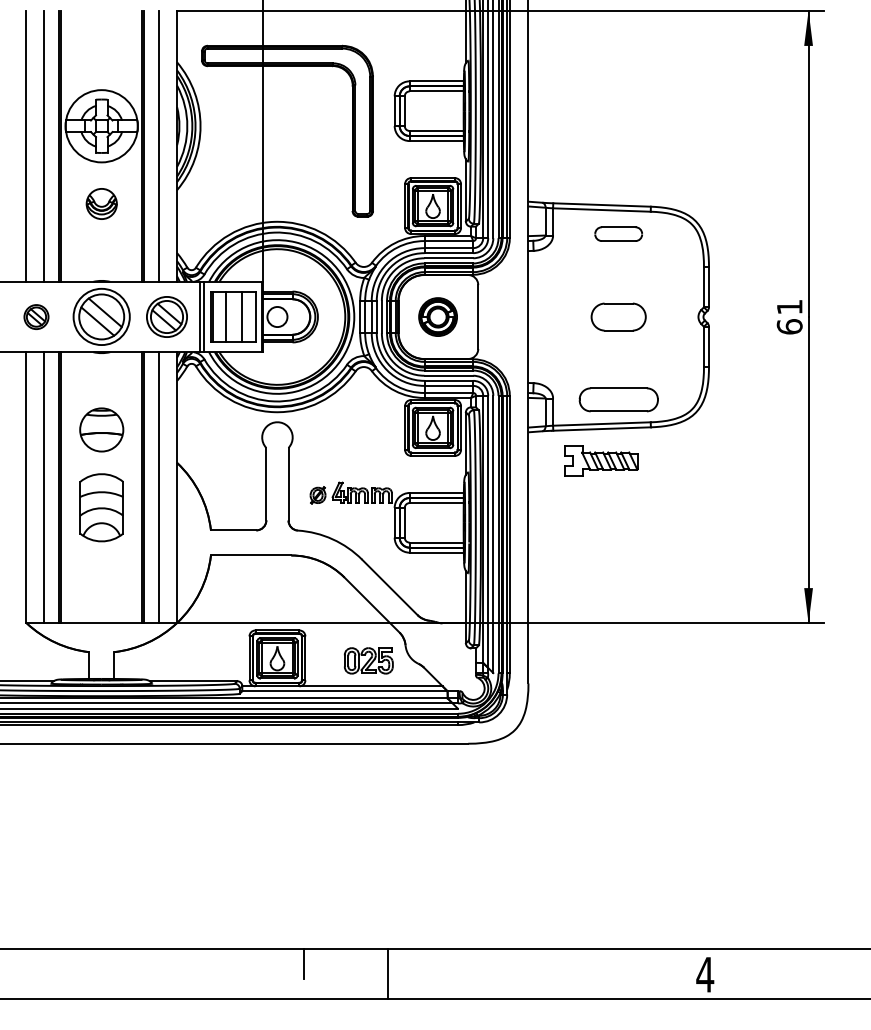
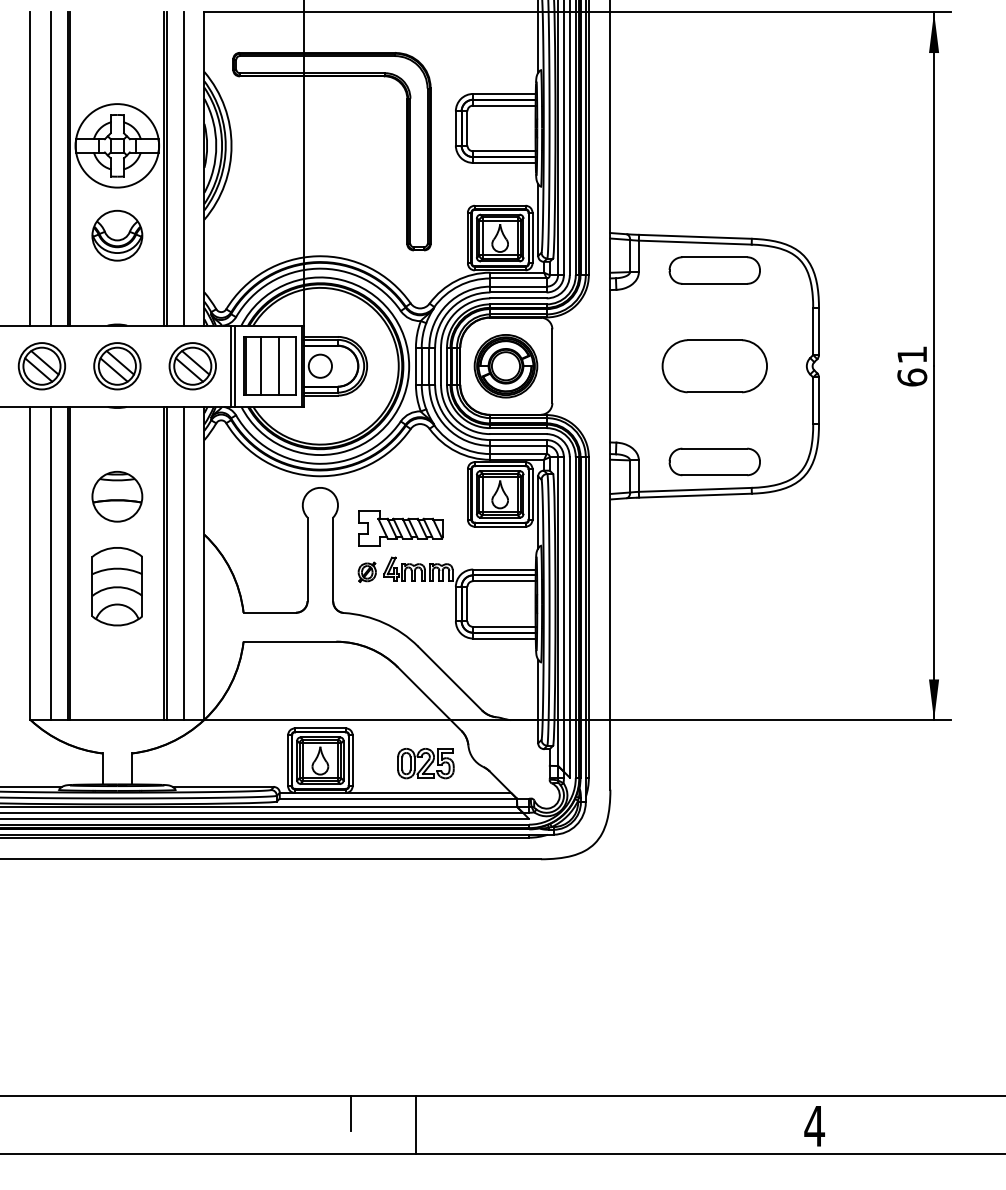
part: (101, 203) -> (117, 235), size x1.43
part: (618, 234) -> (714, 270), size x1.67
part: (36, 317) -> (41, 366), size x1.67
part: (101, 317) -> (117, 366), size x0.71
part: (437, 317) -> (505, 366), size x1.43
part: (618, 317) -> (714, 366), size x1.67
part: (601, 460) -> (400, 528), moved
line: (388, 974) -> (416, 1125), moved

